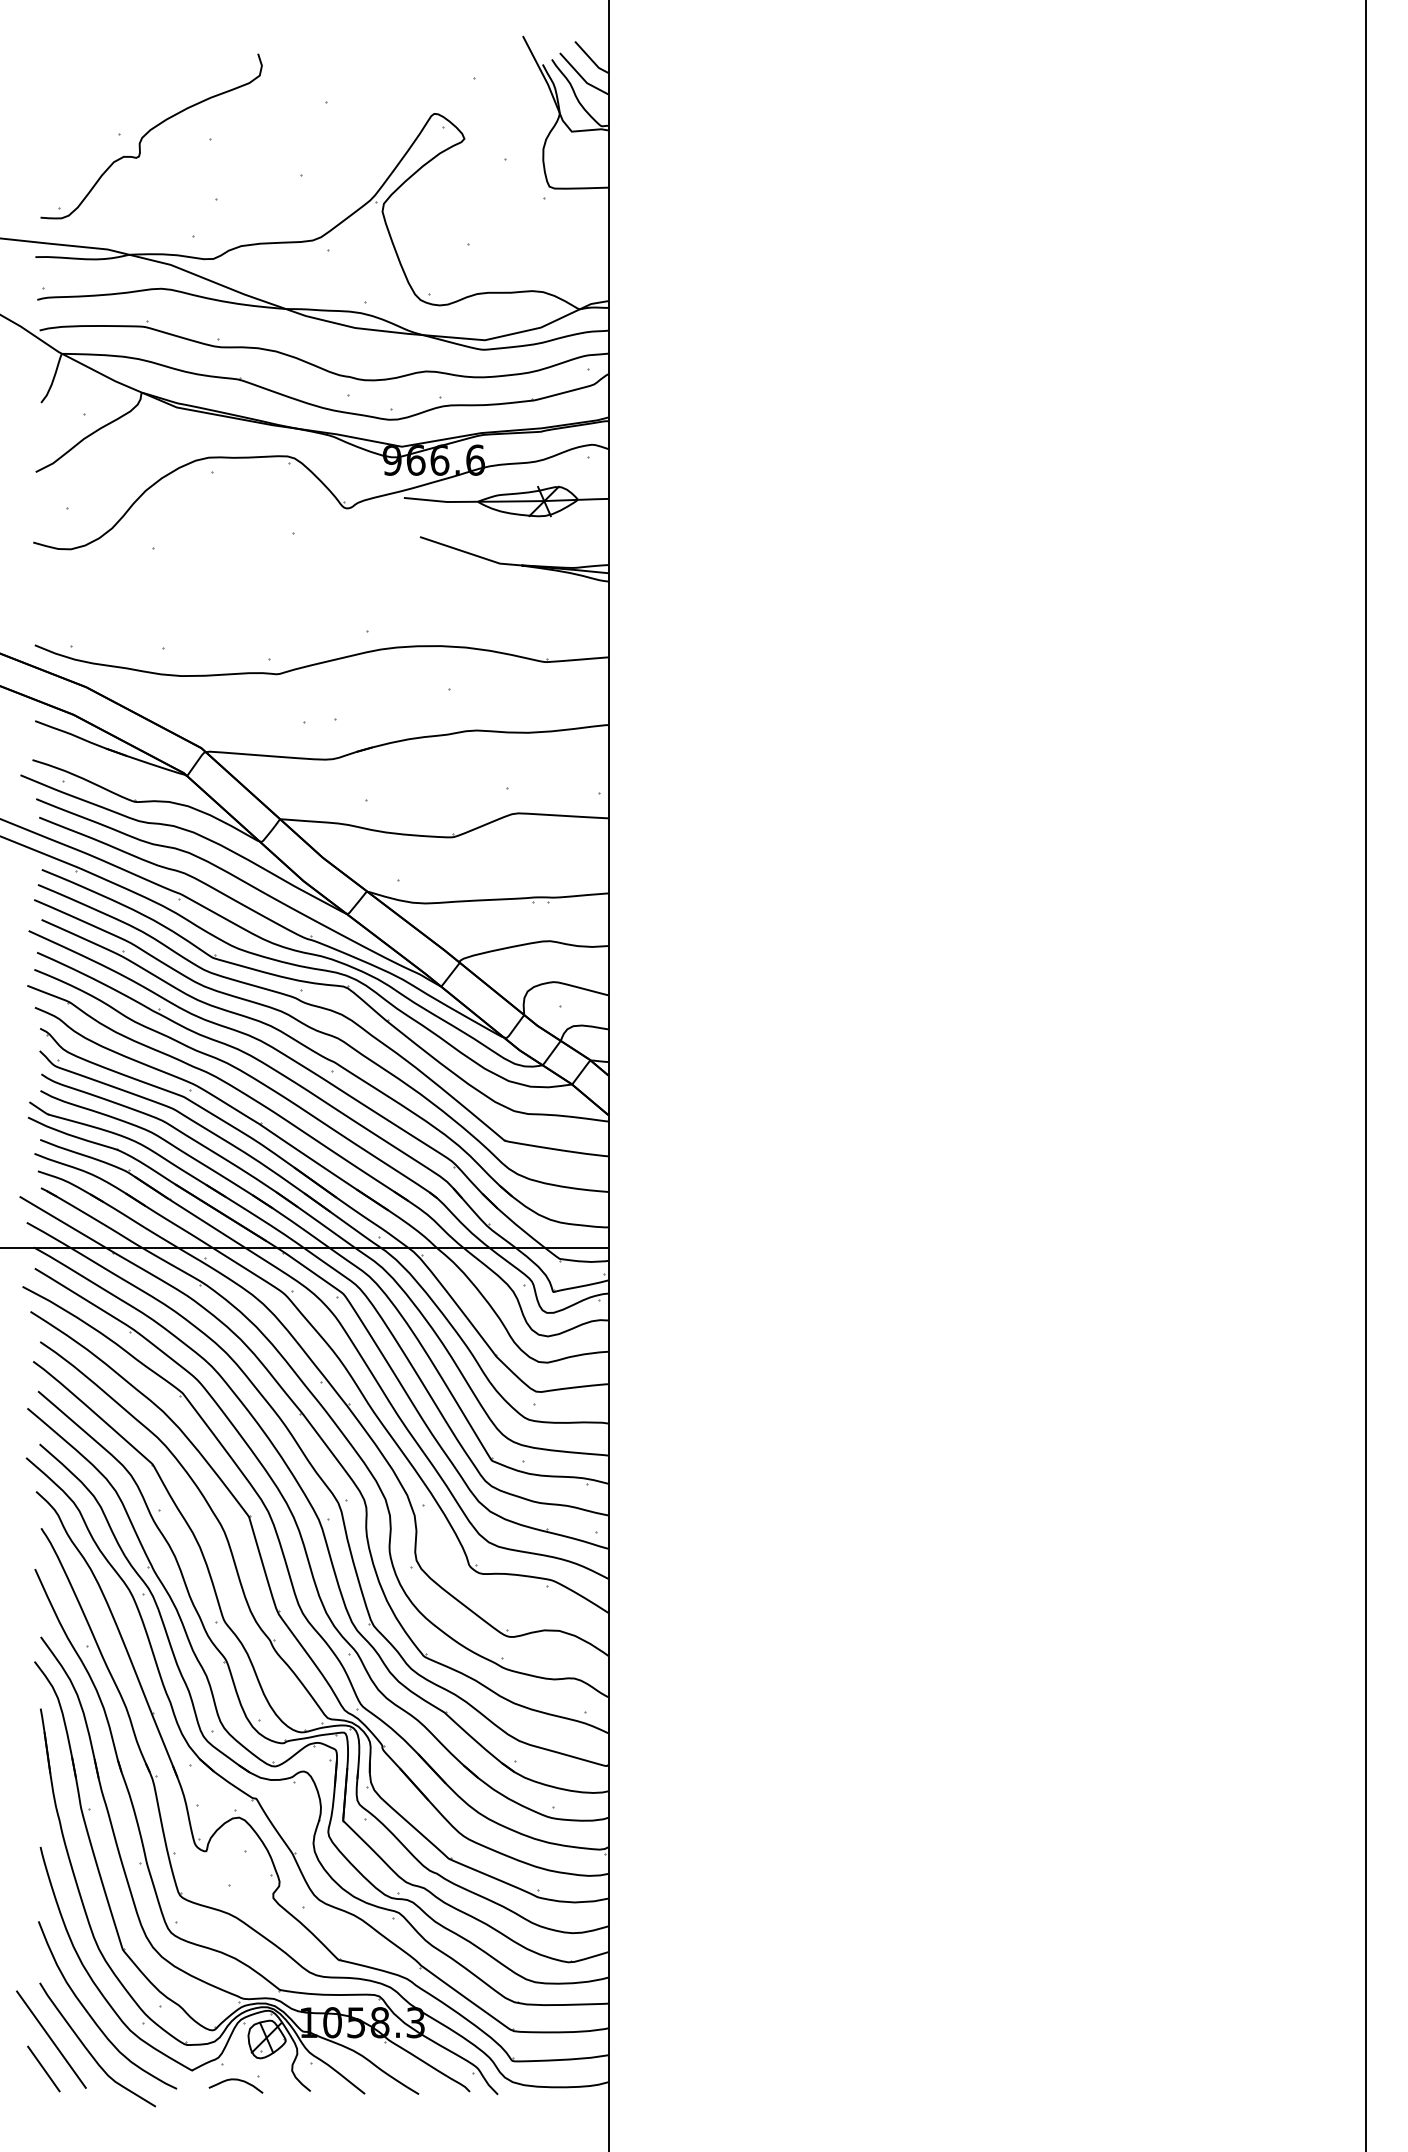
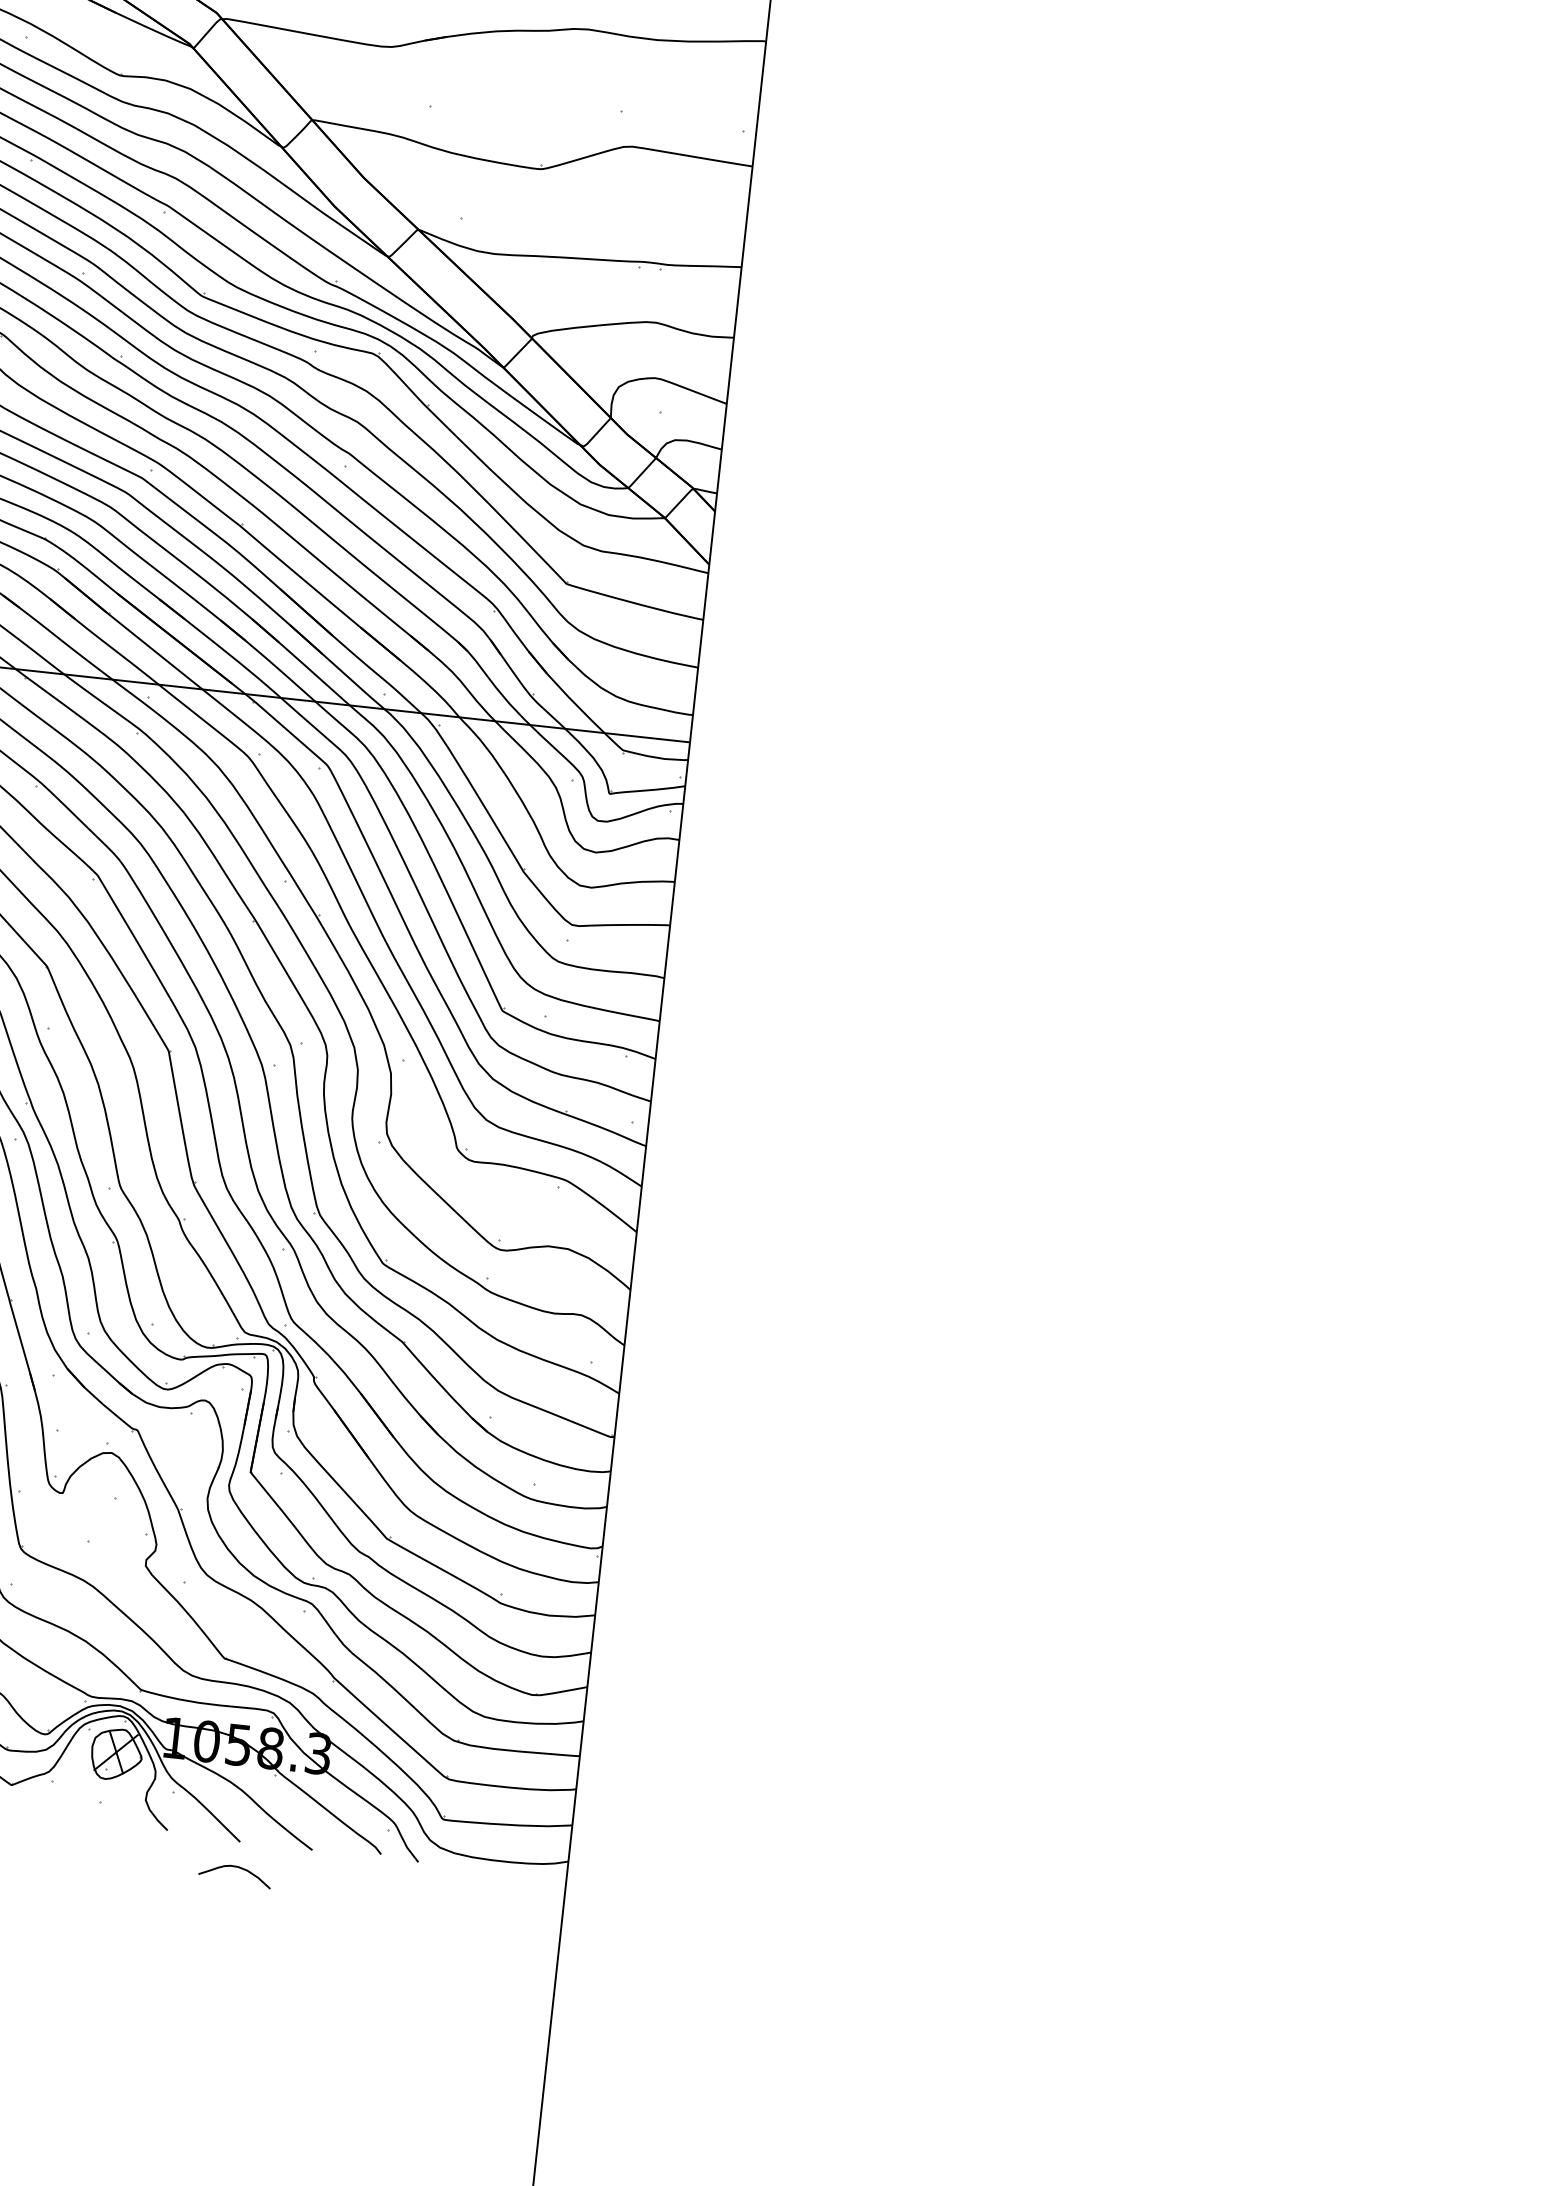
curve: (235, 2080) -> (235, 1867), moved

